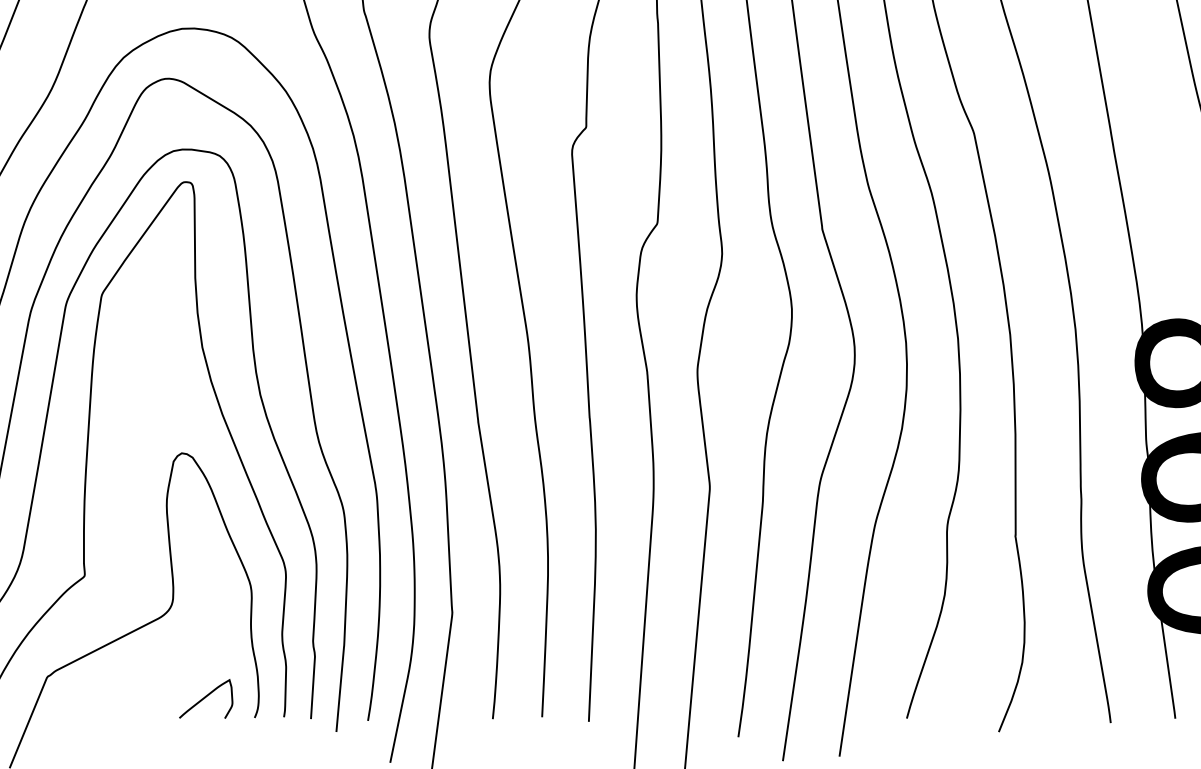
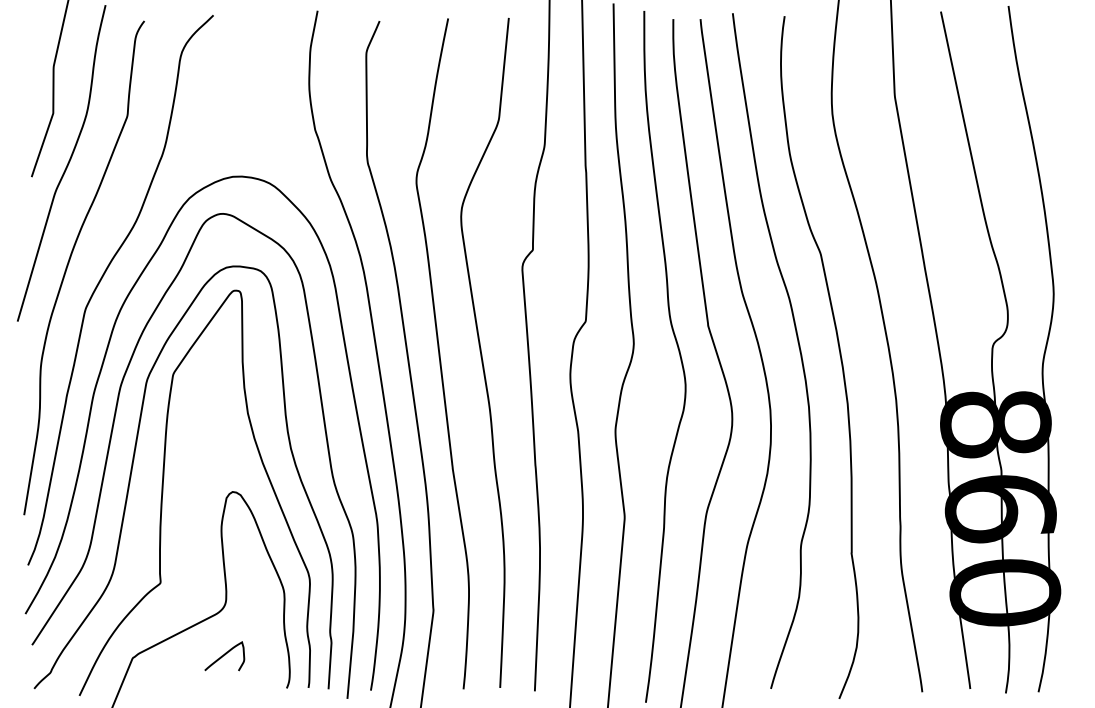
curve: (205, 697) -> (224, 655), moved

